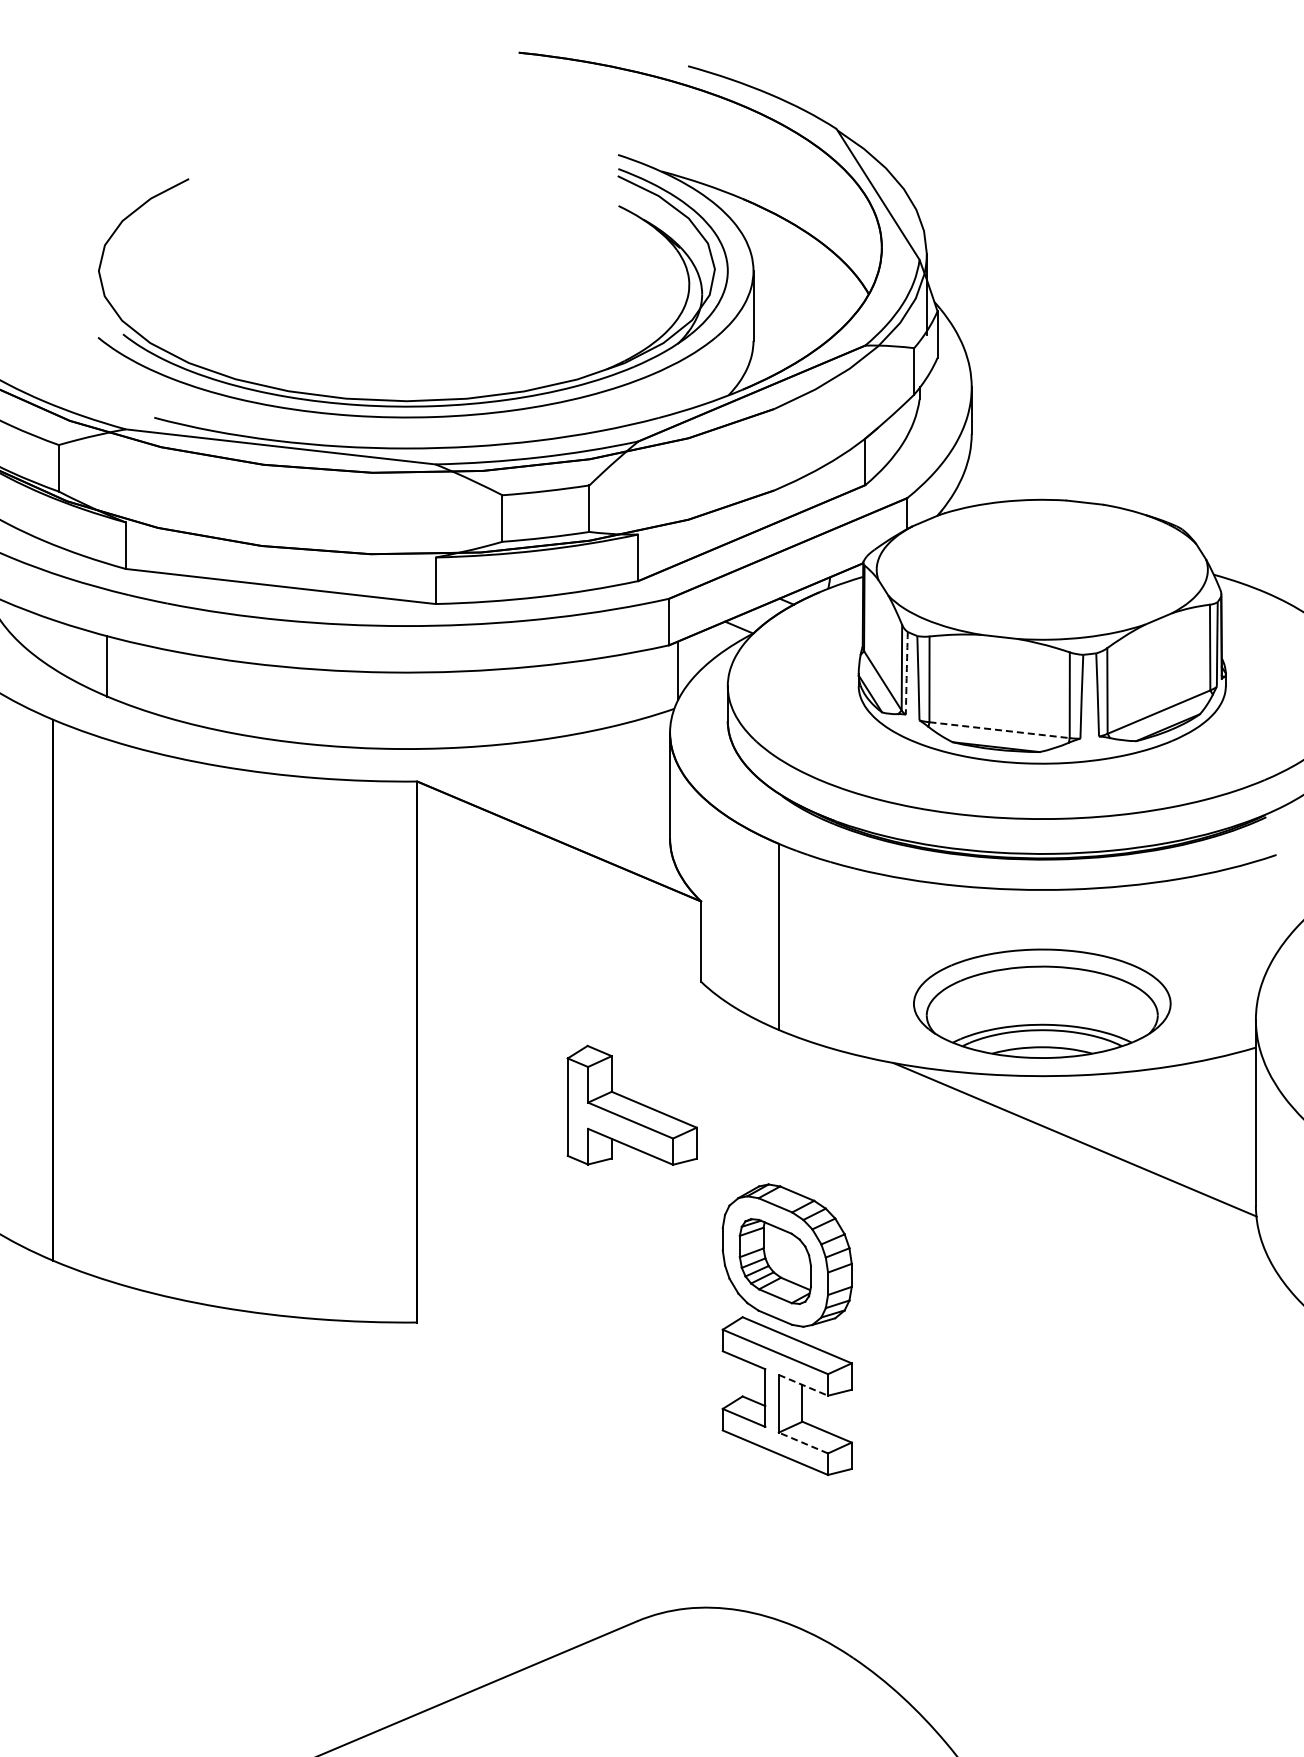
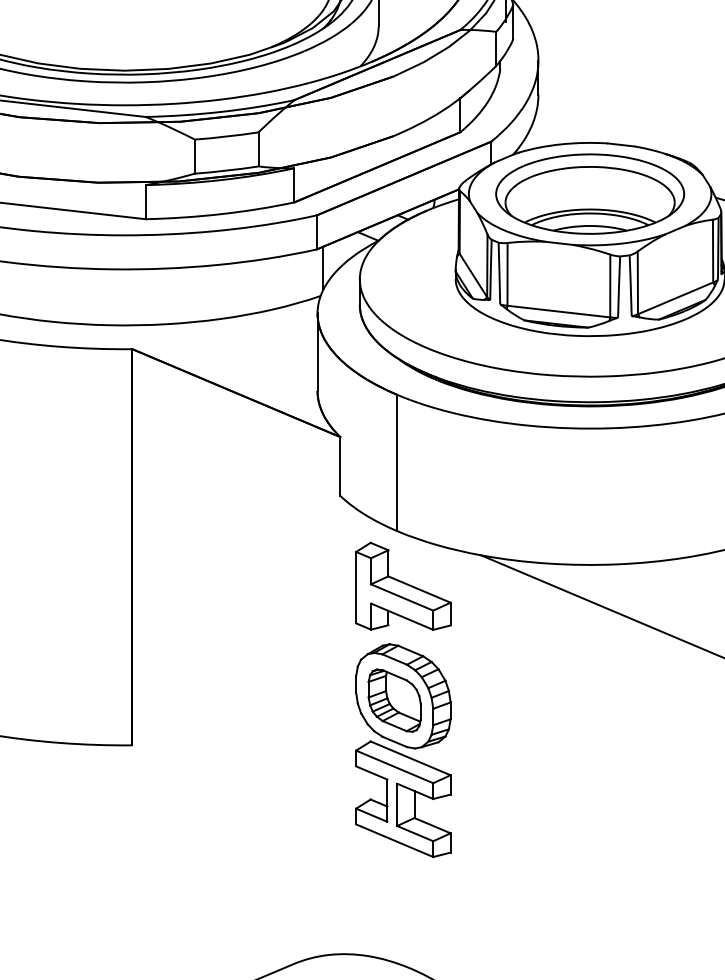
arc: (906, 673) -> (490, 270), dashed -> solid
line: (999, 730) -> (558, 311), dashed -> solid
part: (1042, 1003) -> (590, 193), moved
part: (631, 1104) -> (402, 585), moved
line: (803, 1385) -> (415, 791), dashed -> solid
line: (803, 1443) -> (415, 833), dashed -> solid

